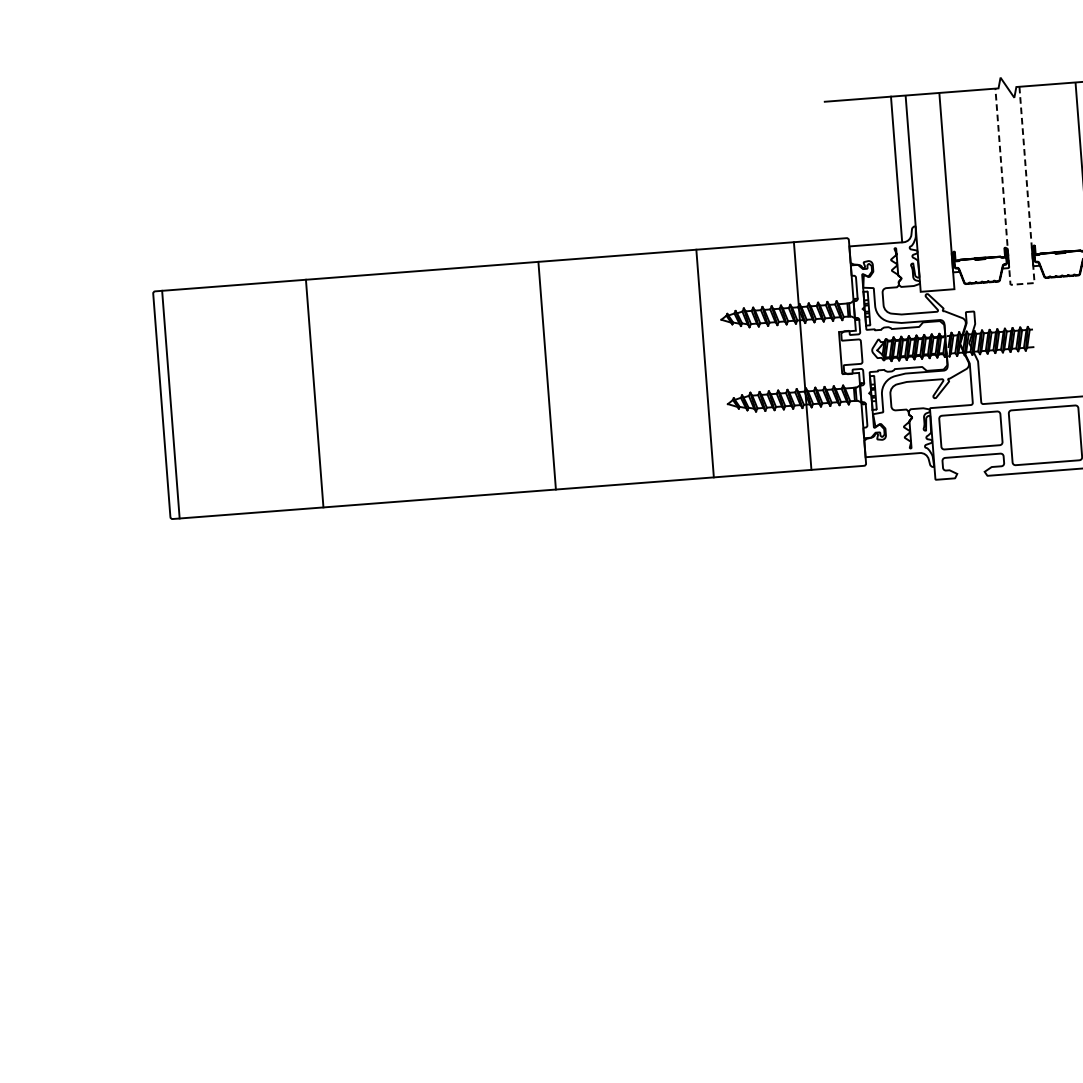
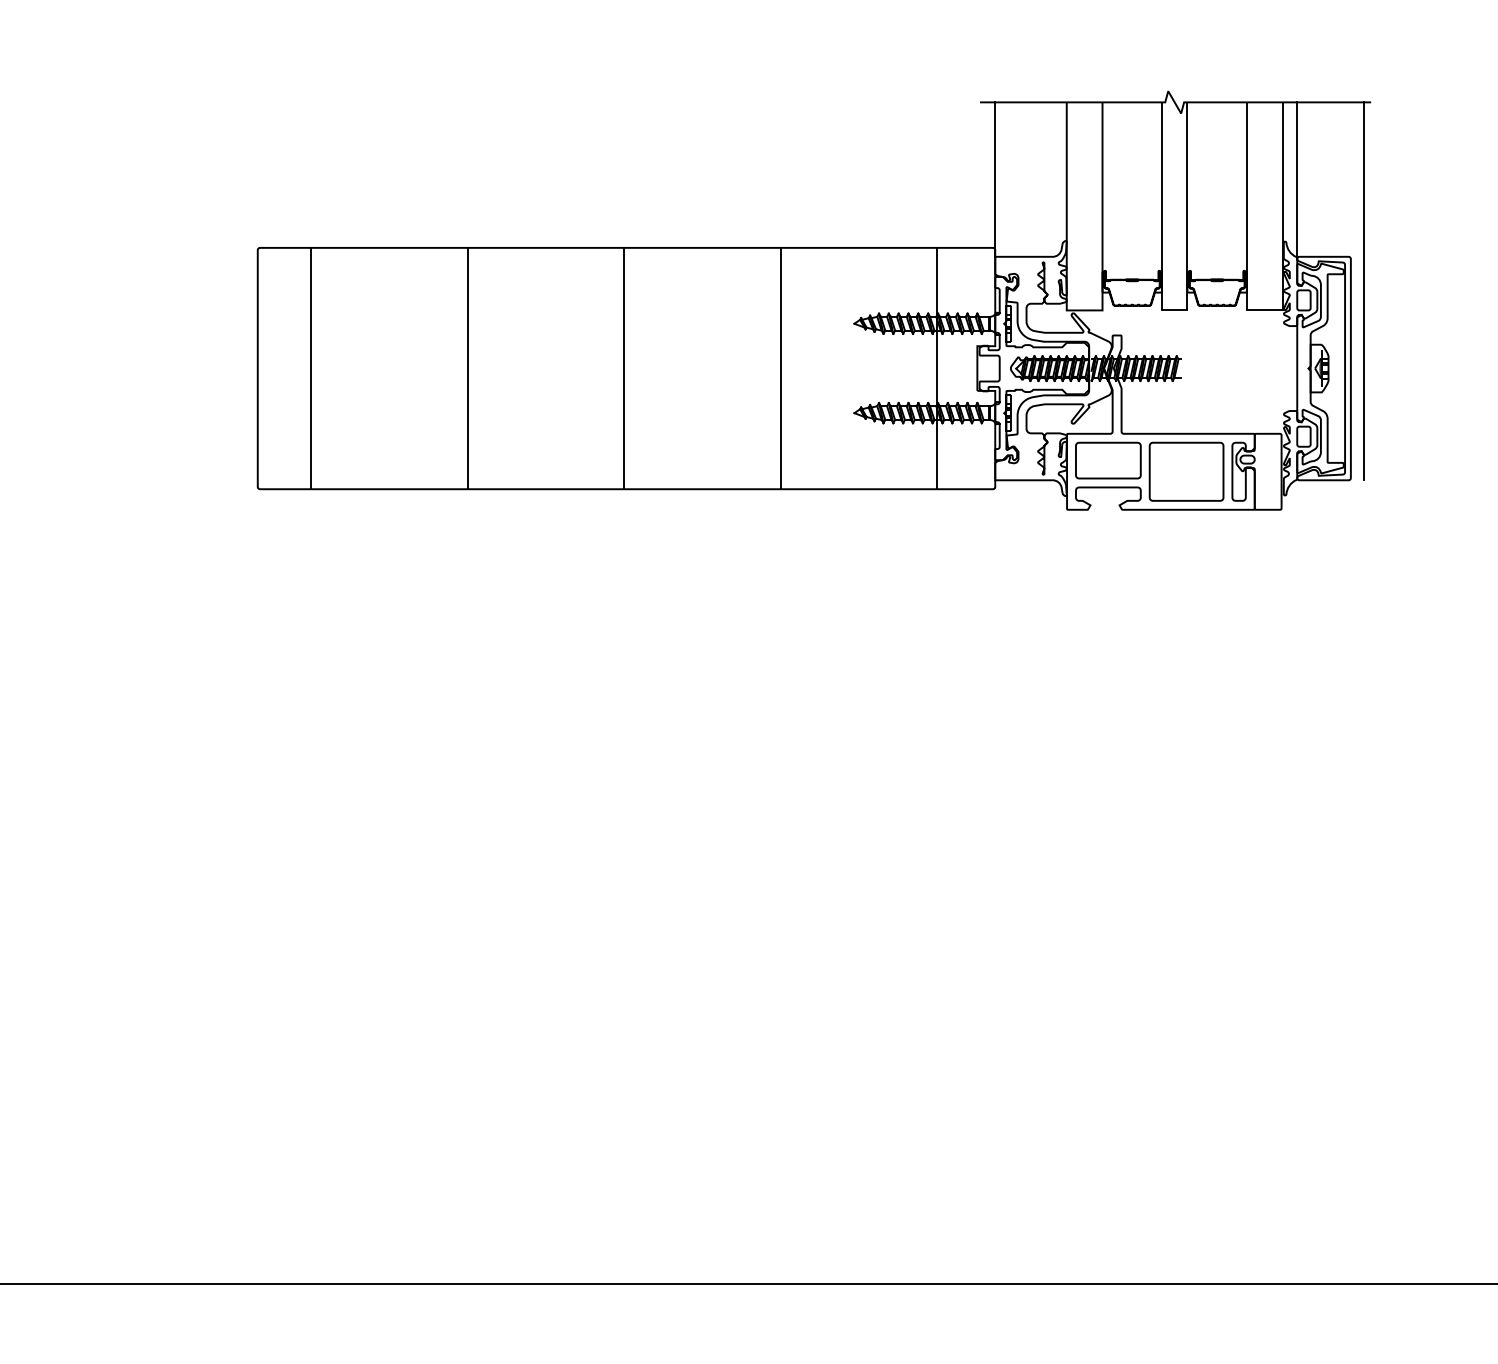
line: (896, 169) -> (995, 179), moved
line: (1022, 284) -> (1174, 310), dashed -> solid
line: (704, 363) -> (780, 368), moved
line: (547, 375) -> (624, 368), moved
line: (314, 393) -> (467, 368), moved
line: (170, 404) -> (311, 368), moved

